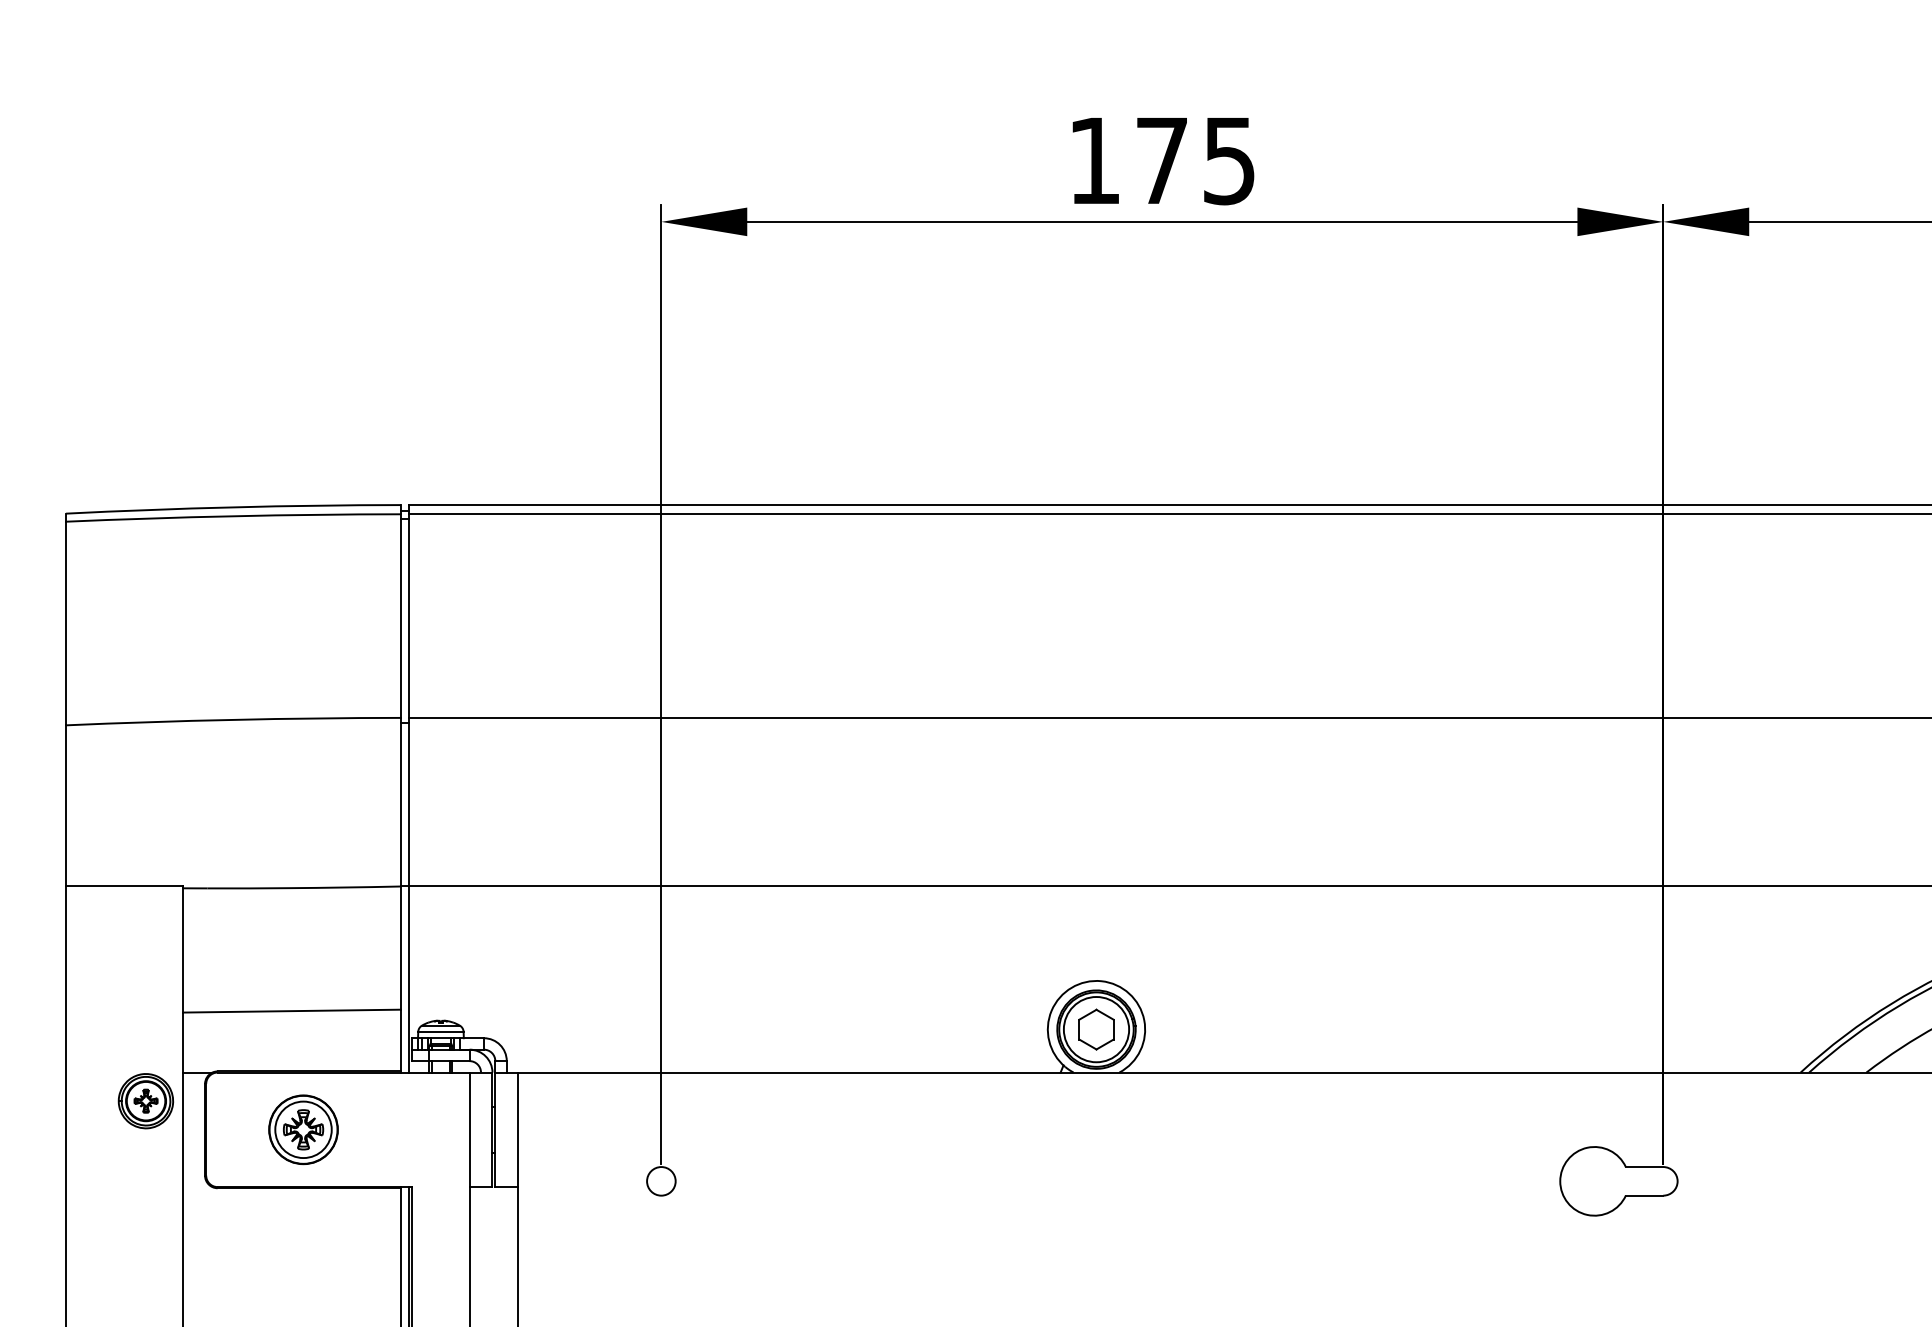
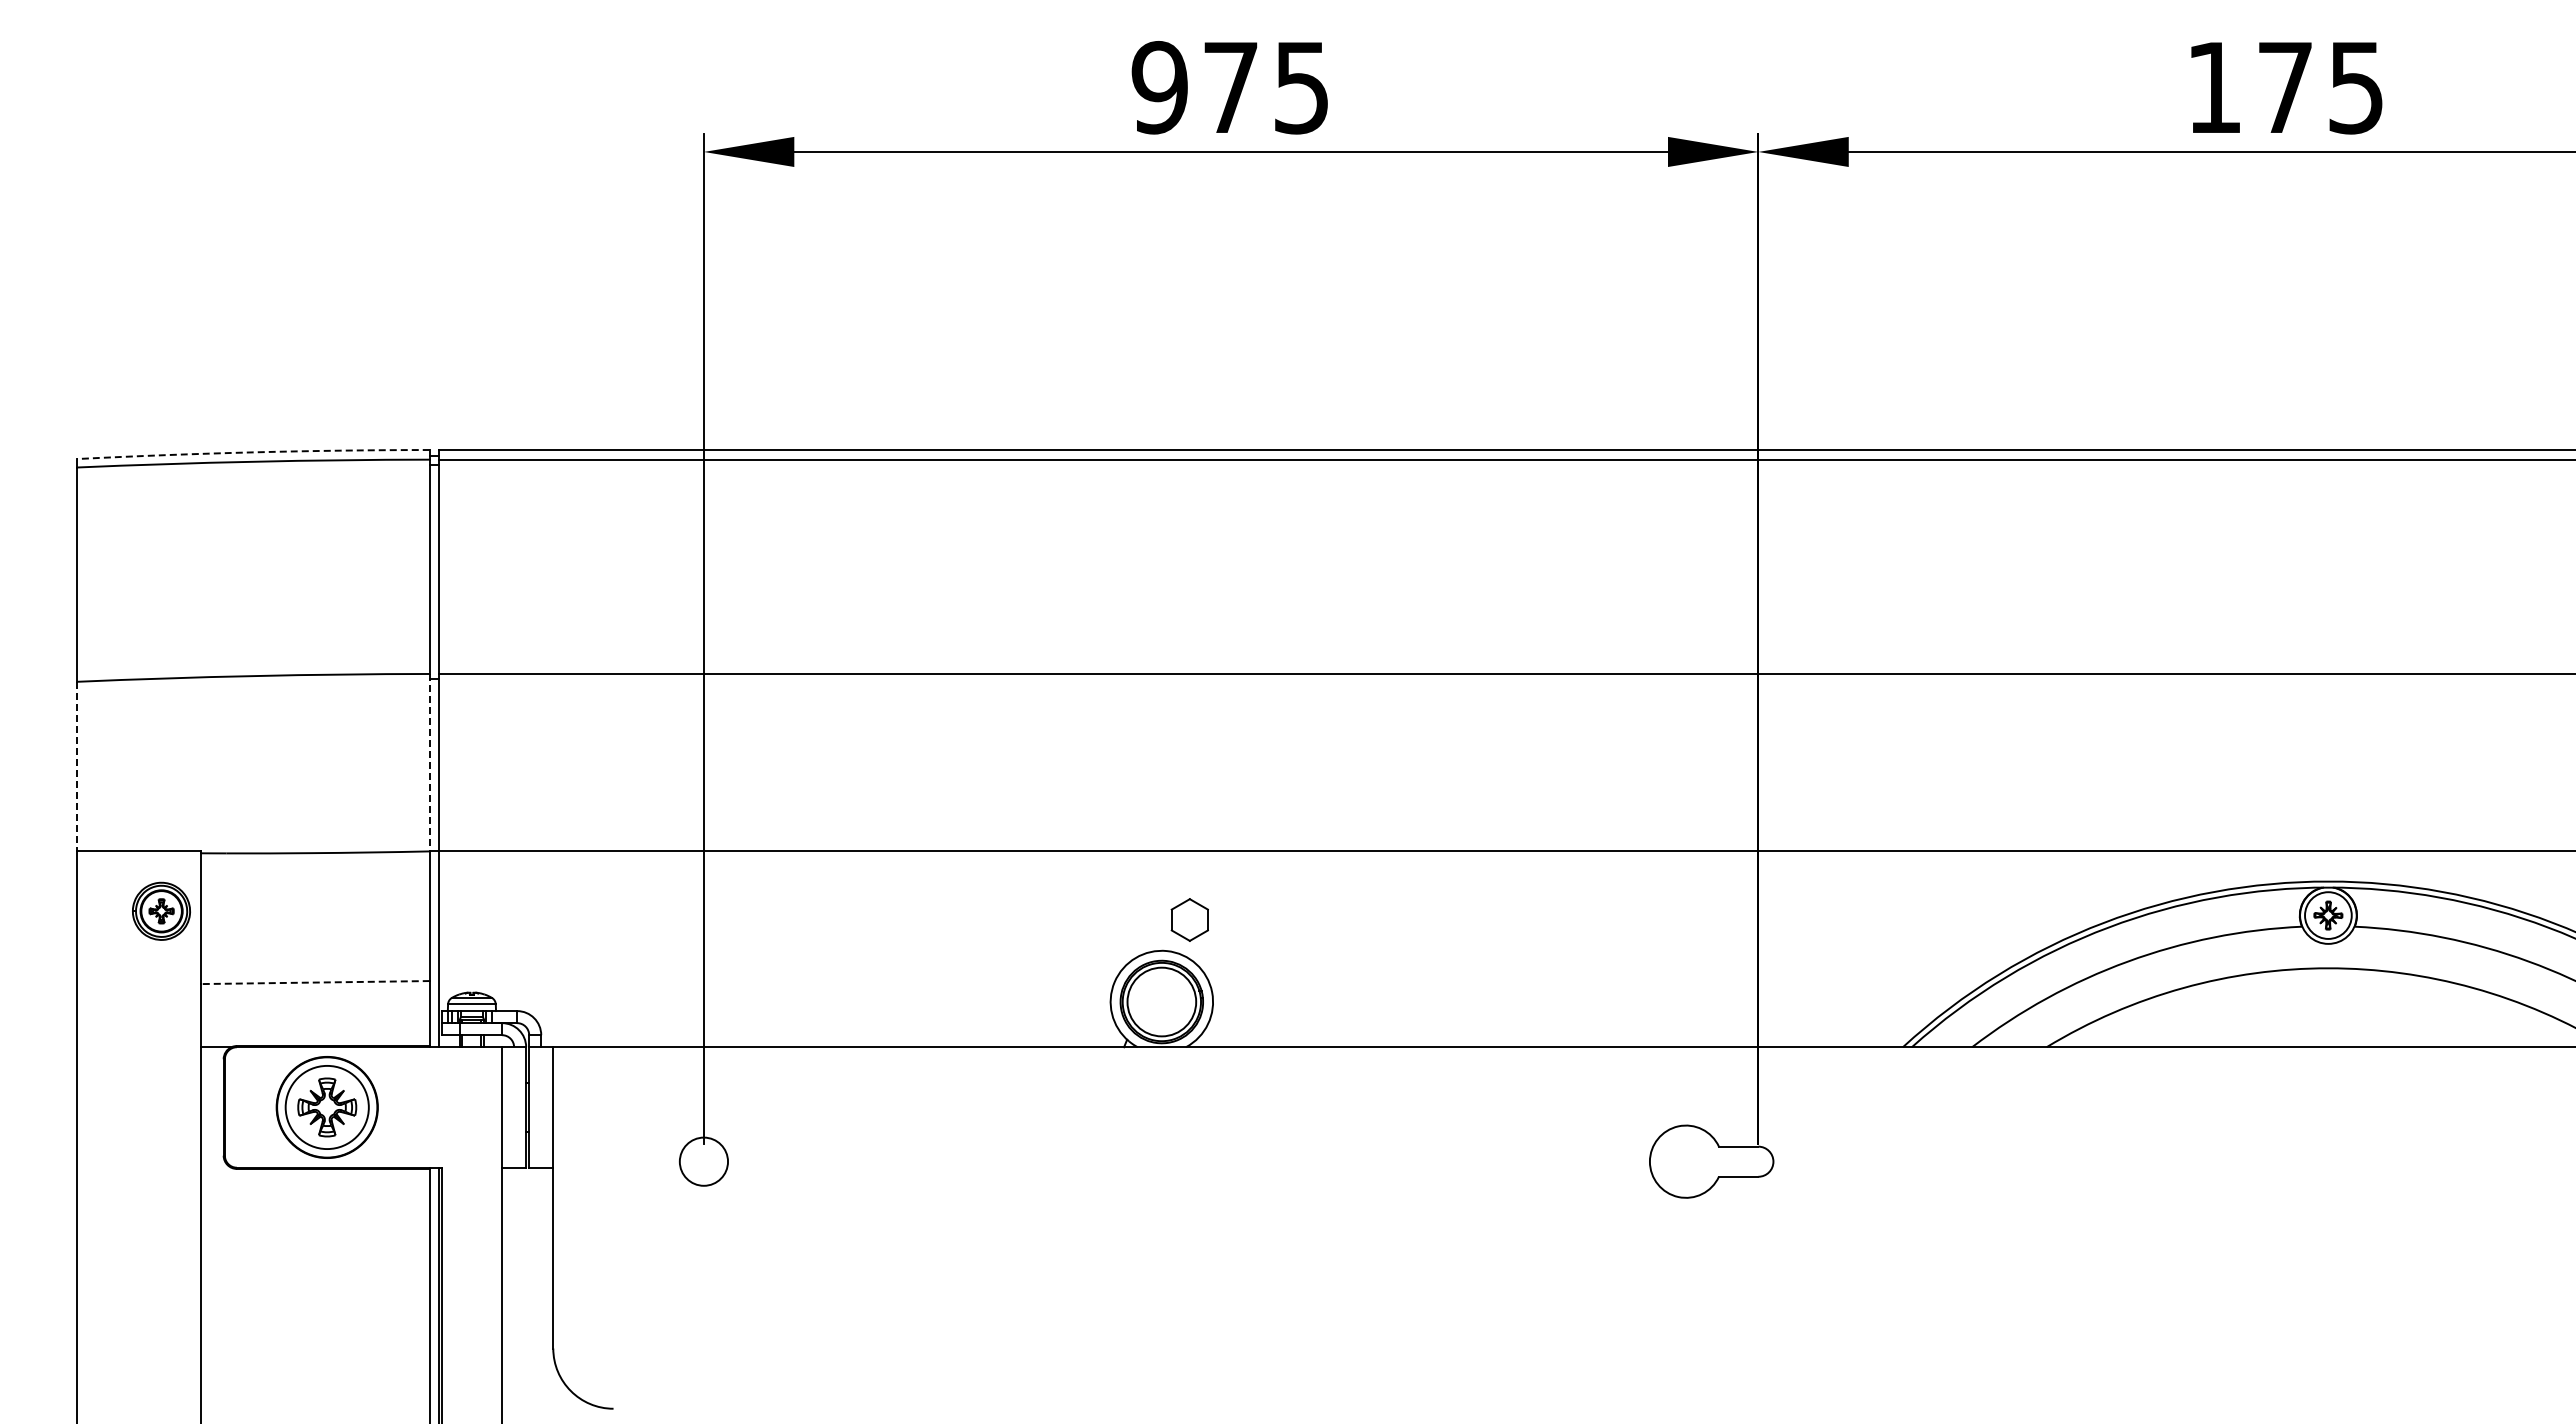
text: (1094, 160) -> (1159, 87), 175 -> 975
arc: (233, 507) -> (253, 452), solid -> dashed
line: (400, 802) -> (429, 762), solid -> dashed
line: (66, 805) -> (77, 766), solid -> dashed
line: (291, 1011) -> (314, 982), solid -> dashed
part: (1096, 1029) -> (1189, 919), moved
part: (145, 1100) -> (161, 910), moved
part: (303, 1129) -> (327, 1107), size x1.4
circle: (660, 1181) -> (703, 1161), size x1.6

